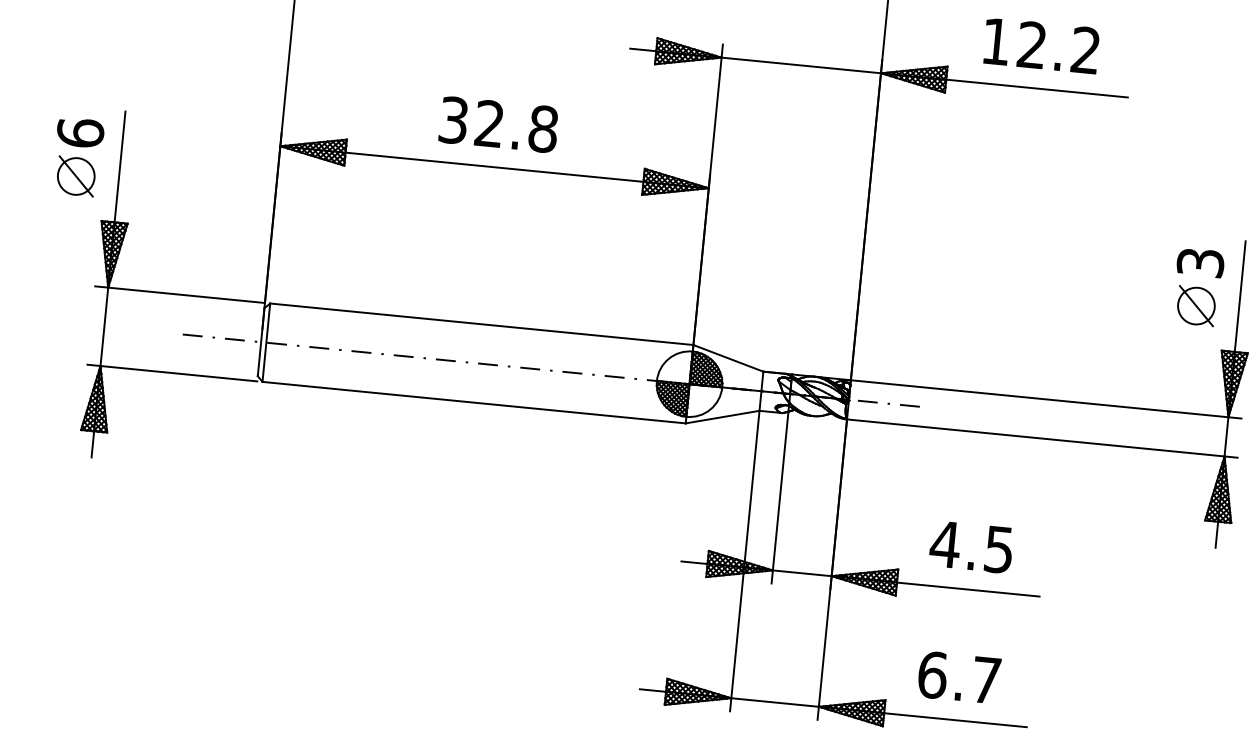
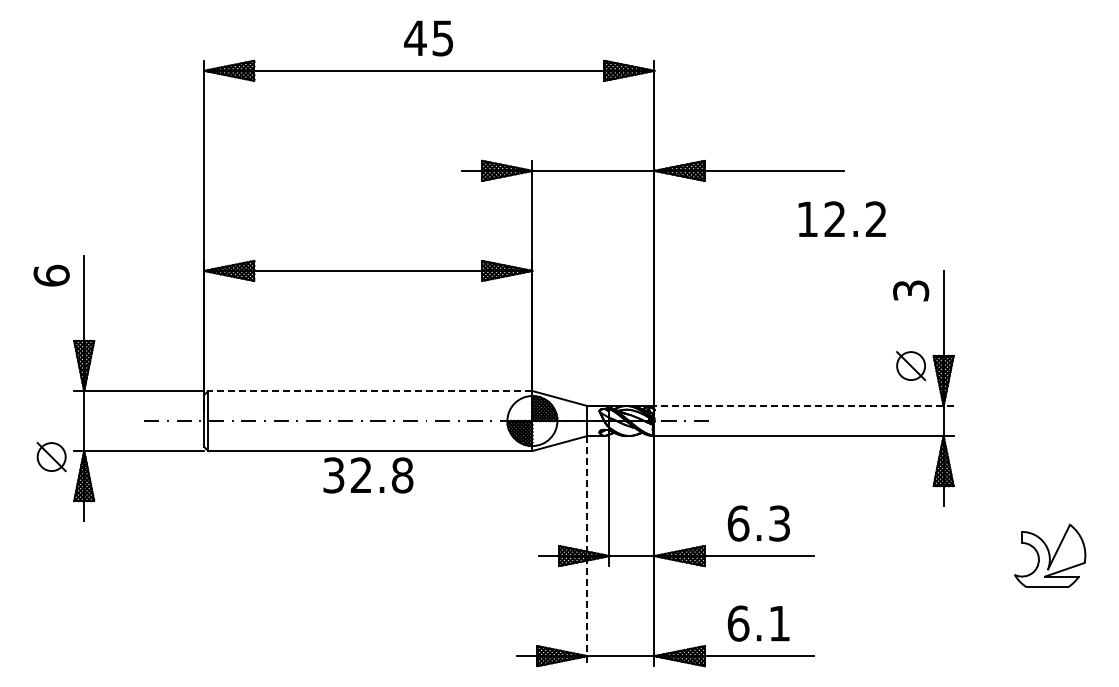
text: (1040, 44) -> (841, 218), moved
text: (498, 124) -> (368, 475), moved
part: (75, 177) -> (51, 457), moved
part: (1196, 306) -> (911, 366), moved
line: (480, 324) -> (369, 391), solid -> dashed
line: (1046, 400) -> (804, 406), solid -> dashed
text: (971, 546) -> (758, 523), 4.5 -> 6.3
line: (744, 561) -> (587, 551), solid -> dashed
text: (986, 680) -> (779, 623), 6.7 -> 6.1

